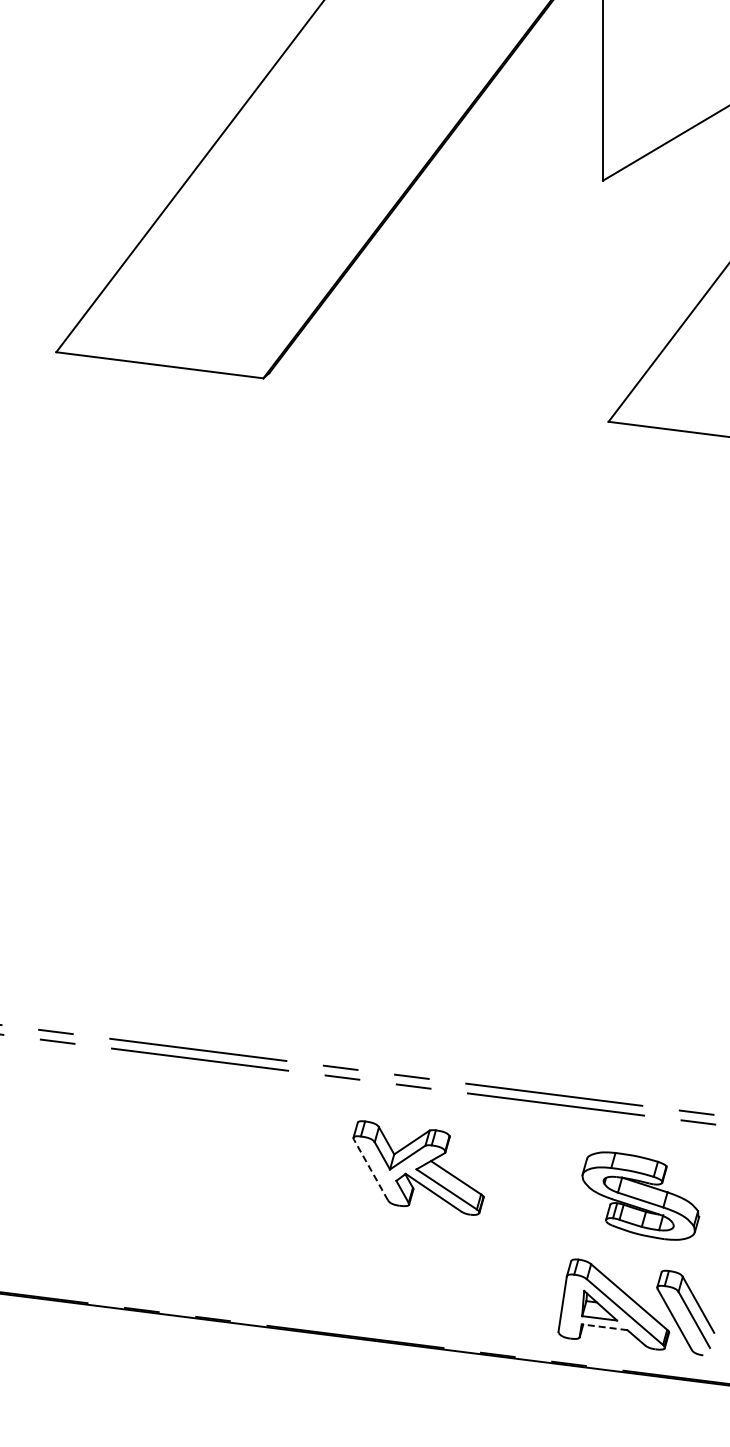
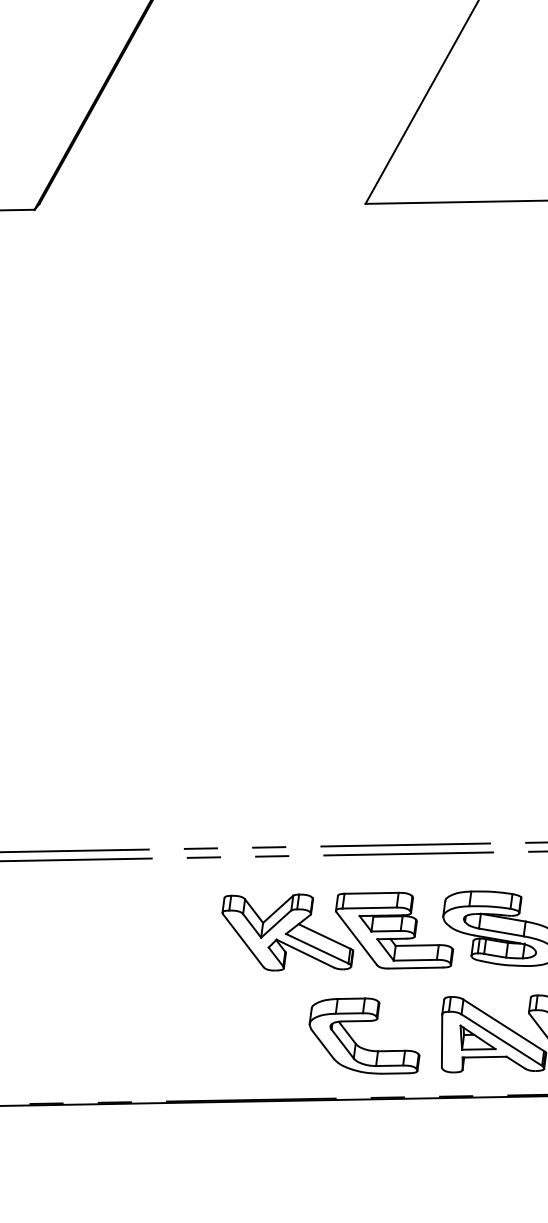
line: (370, 1169) -> (242, 940), dashed -> solid
part: (529, 1181) -> (394, 930), added
part: (473, 1293) -> (356, 1043), added
line: (604, 1327) -> (484, 1057), dashed -> solid

